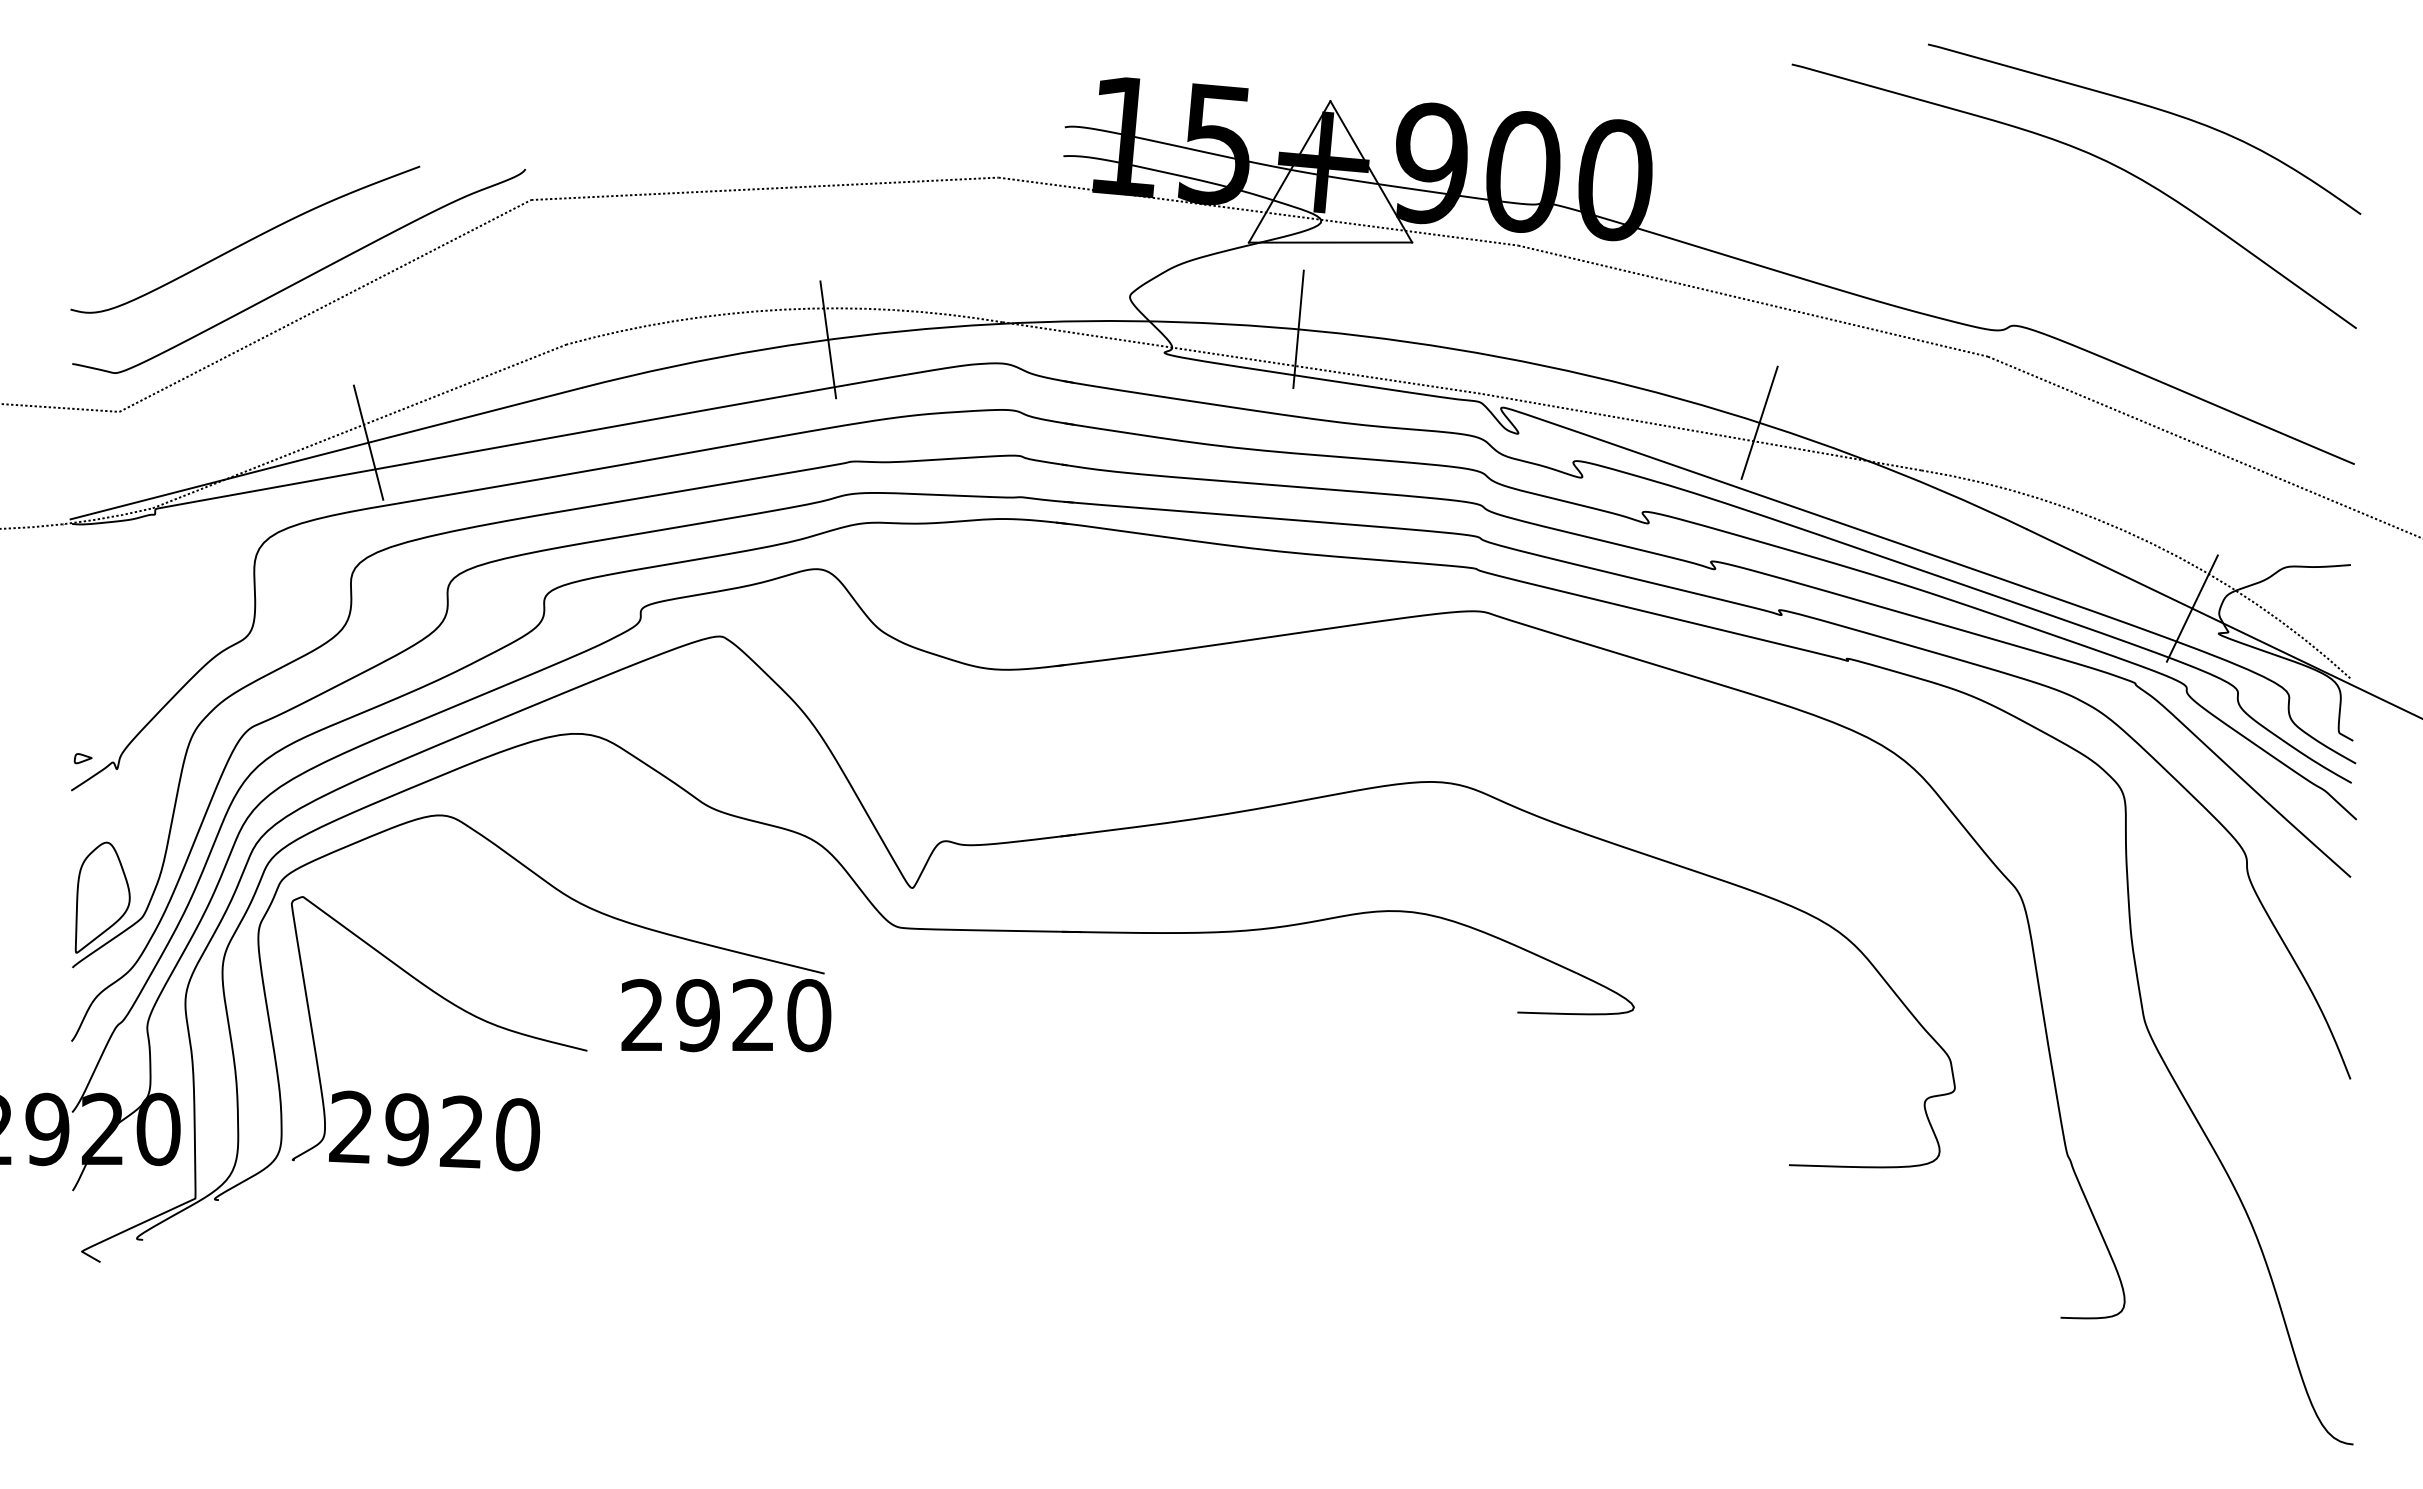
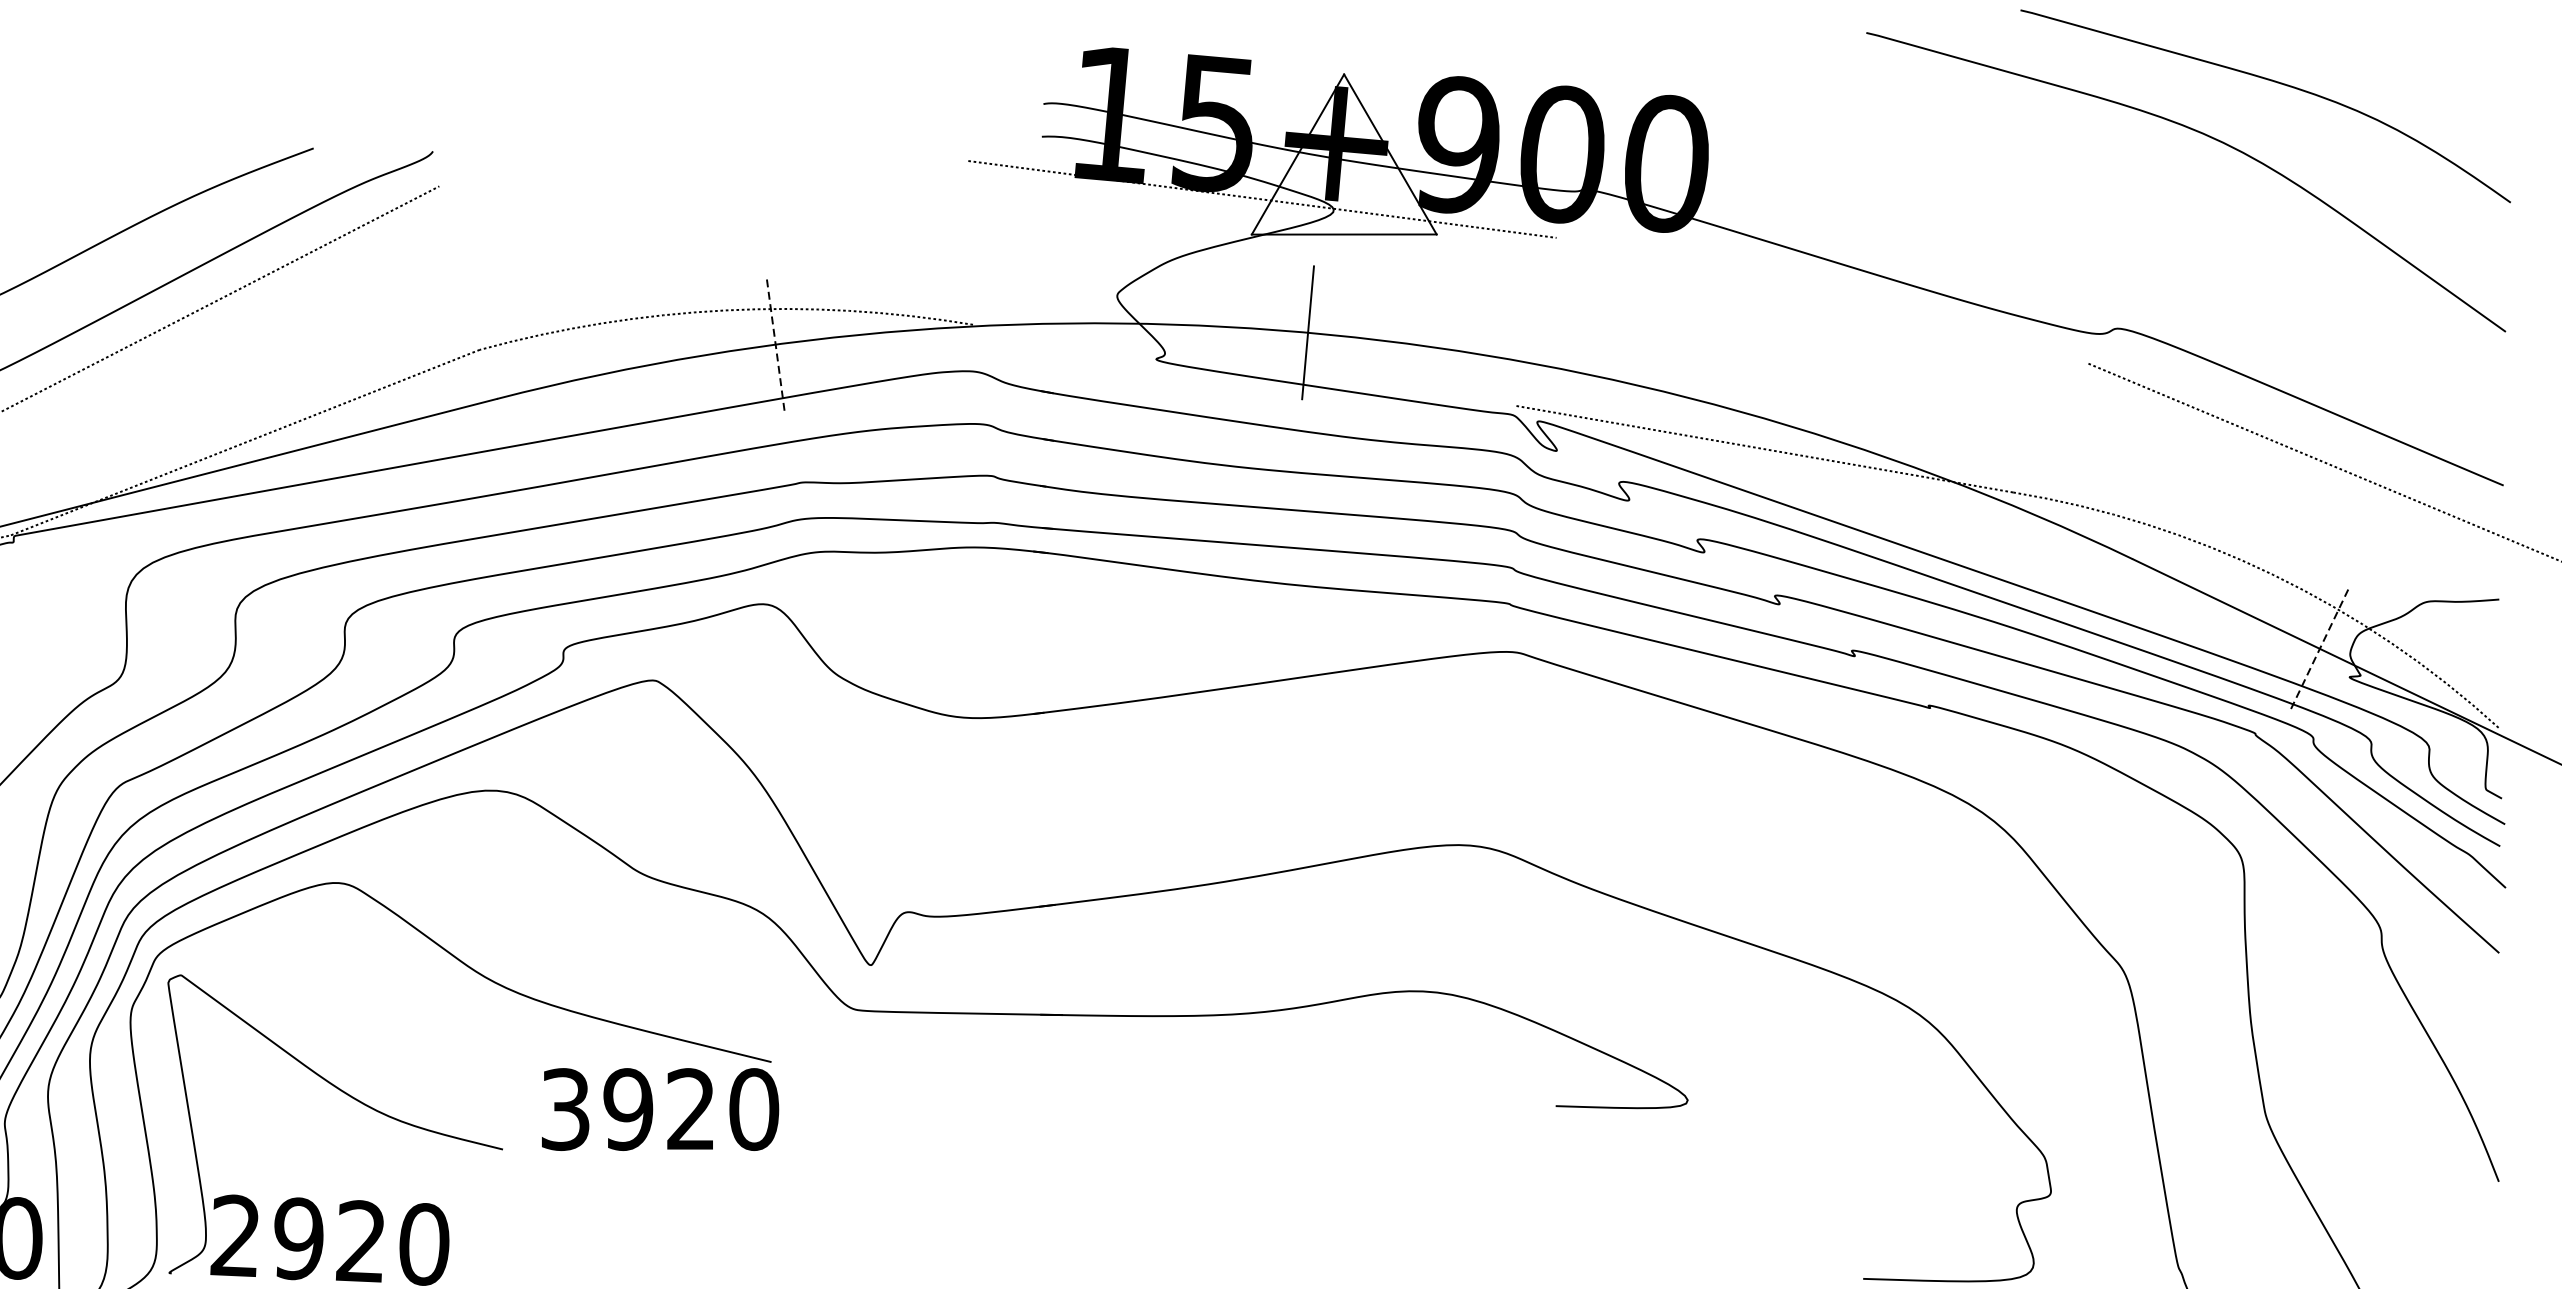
line: (764, 188) -> (703, 173), removed
line: (1752, 300) -> (1821, 300), removed
line: (828, 339) -> (775, 344), solid -> dashed
line: (1241, 357) -> (1243, 364), removed
line: (1759, 422) -> (1829, 438), removed
line: (368, 442) -> (255, 460), removed
line: (2192, 608) -> (2319, 648), solid -> dashed
text: (642, 1015) -> (565, 1109), 2920 -> 3920

